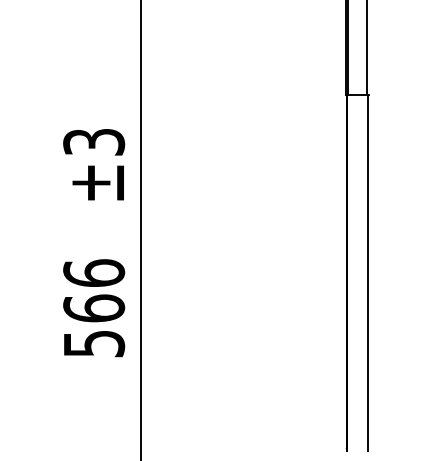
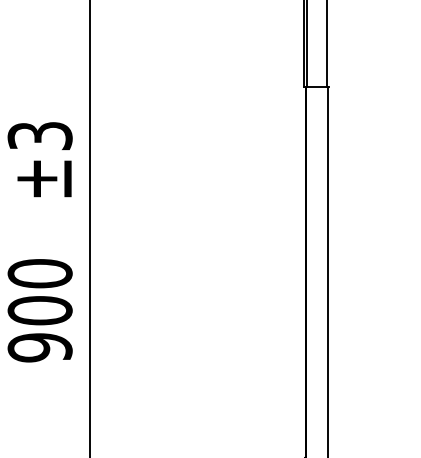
text: (94, 308) -> (40, 310), 566 -> 900

